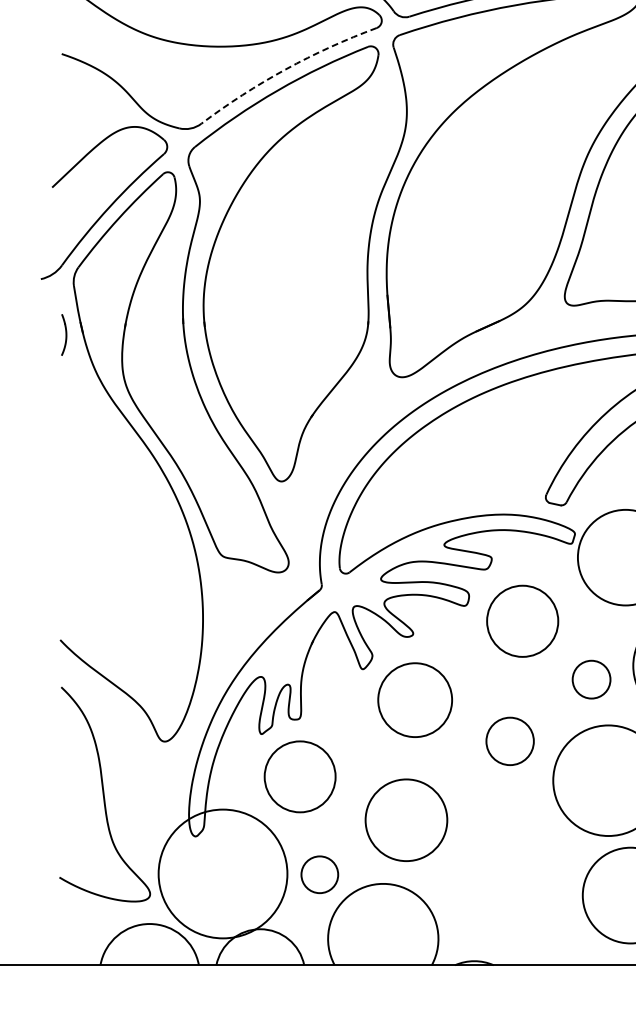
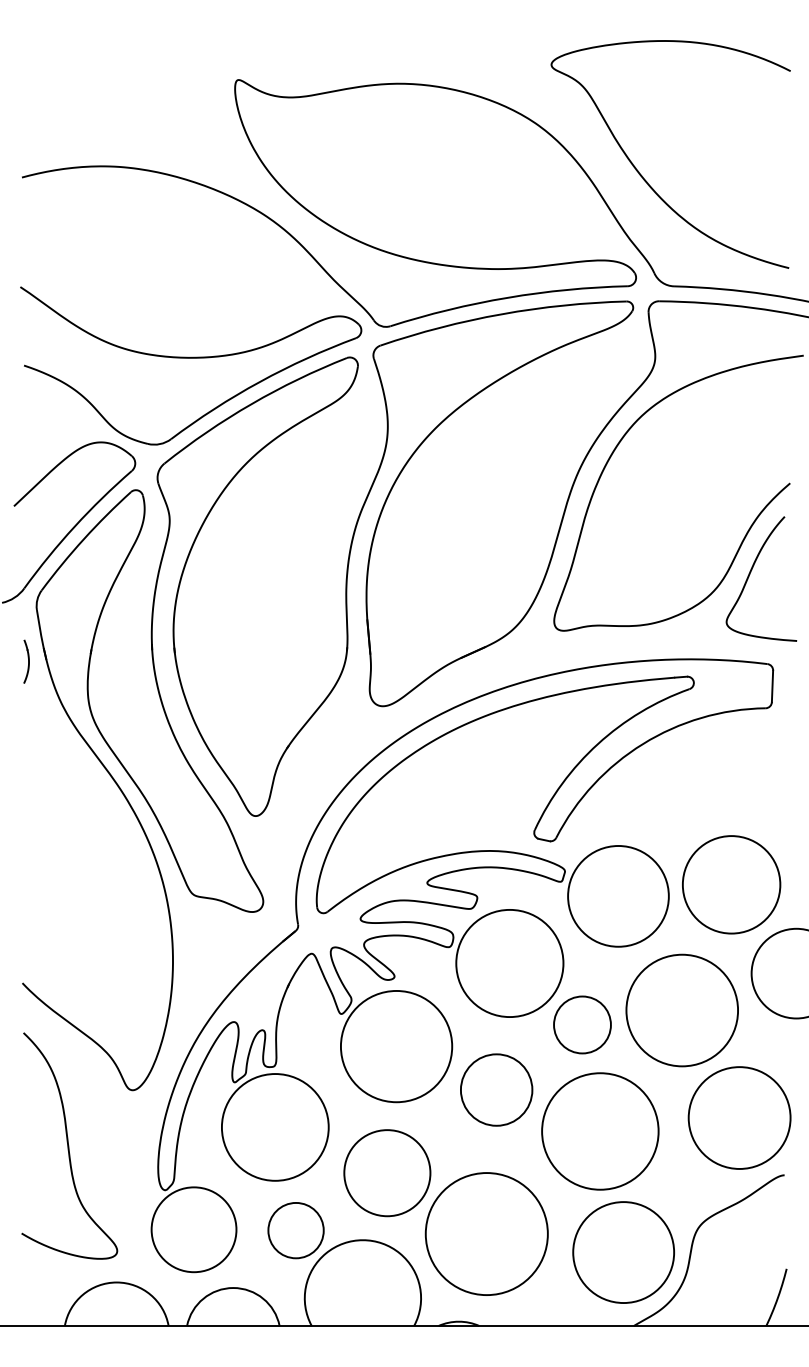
arc: (285, 69) -> (259, 381), dashed -> solid
circle: (522, 621) -> (509, 963), size x1.43
circle: (591, 679) -> (582, 1024), size x1.43
circle: (415, 700) -> (396, 1046), size x1.43
circle: (509, 740) -> (496, 1089), size x1.43
circle: (299, 776) -> (274, 1127), size x1.43
circle: (222, 873) -> (193, 1229), size x0.62
circle: (319, 874) -> (295, 1230), size x1.43
circle: (500, 877) -> (486, 1233), added

